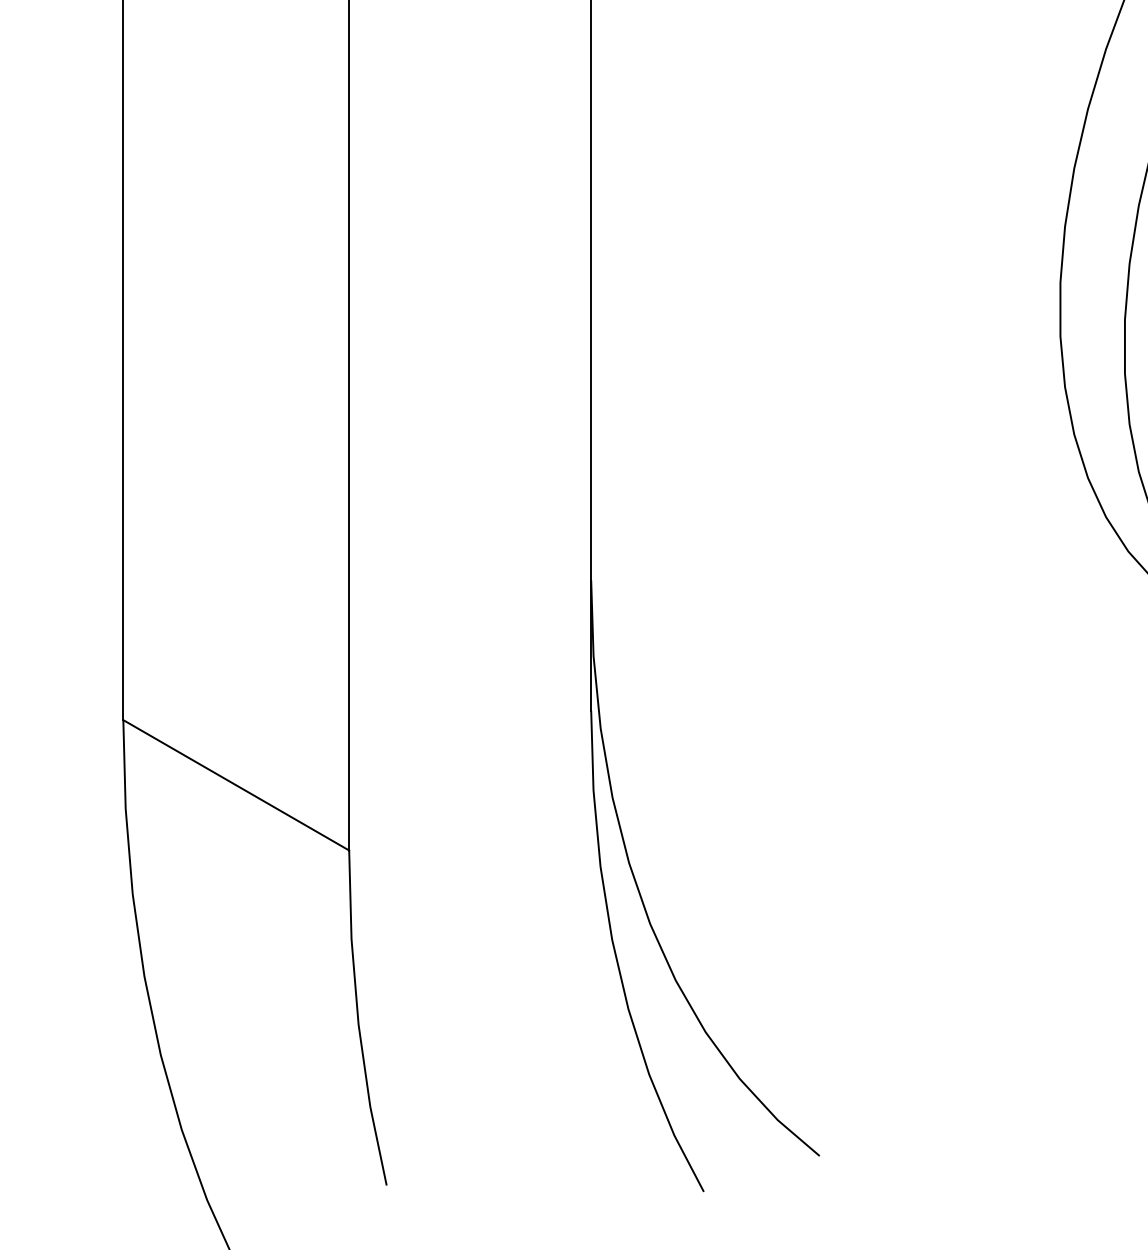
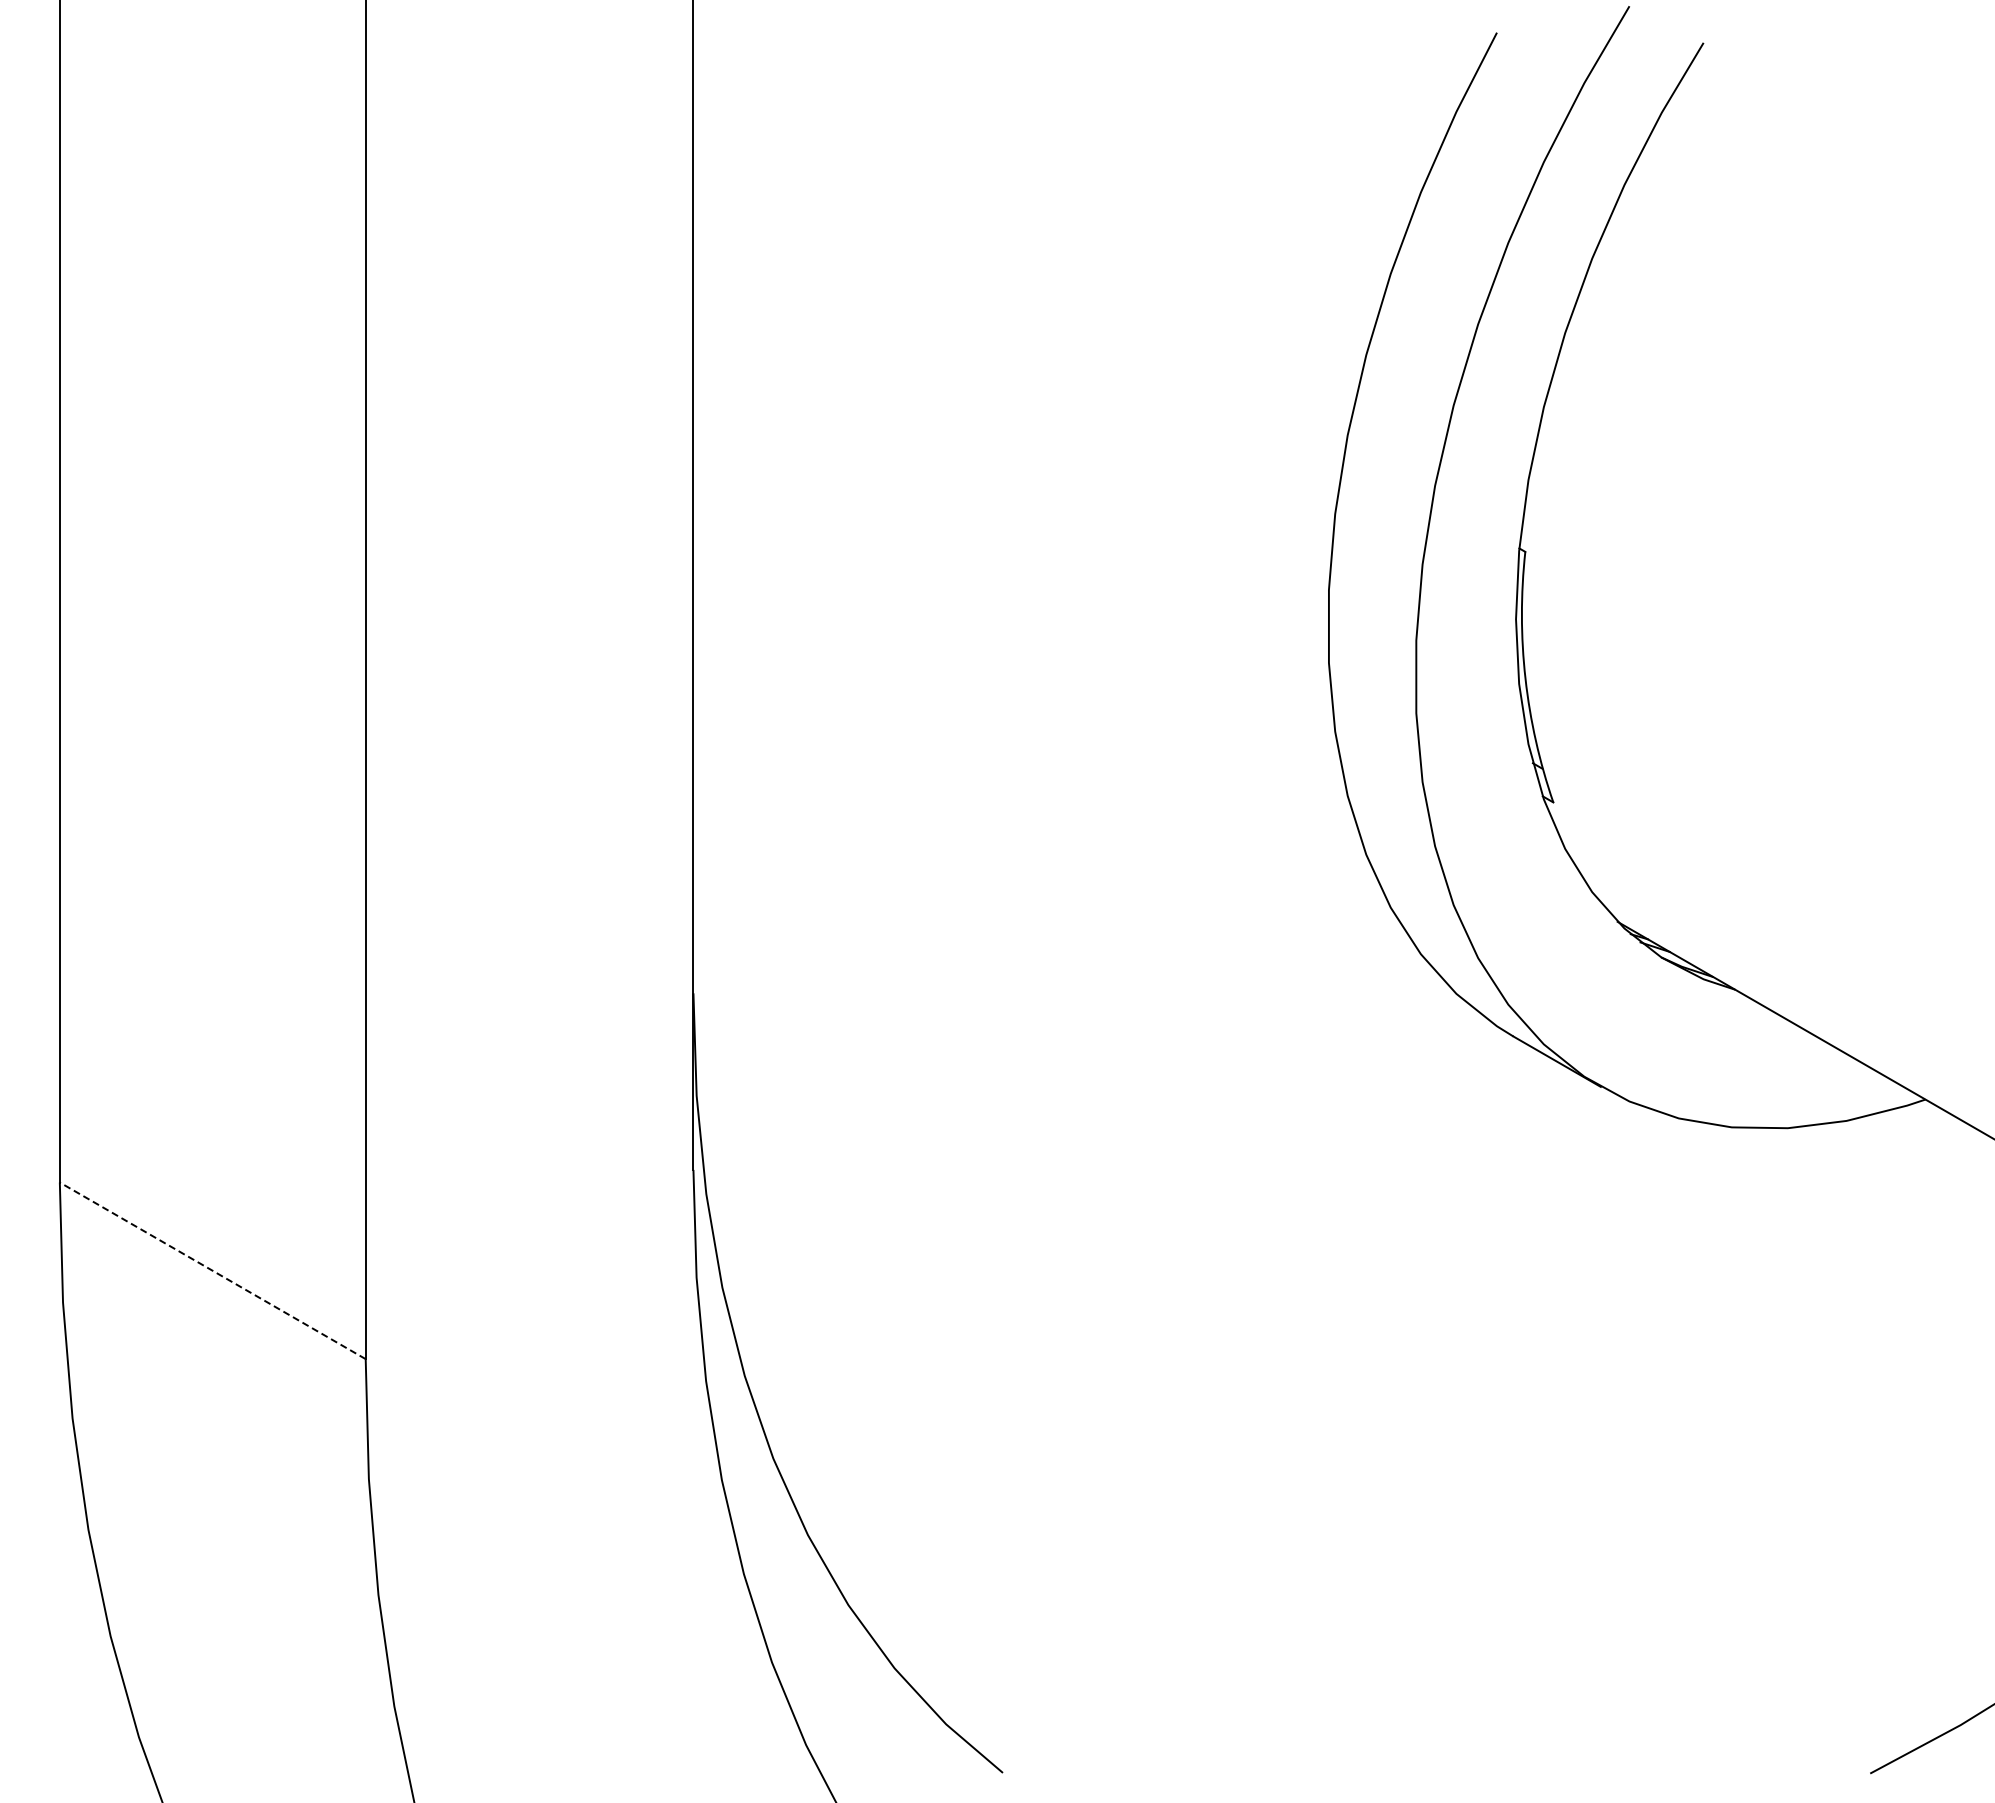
line: (236, 785) -> (212, 1270), solid -> dashed

